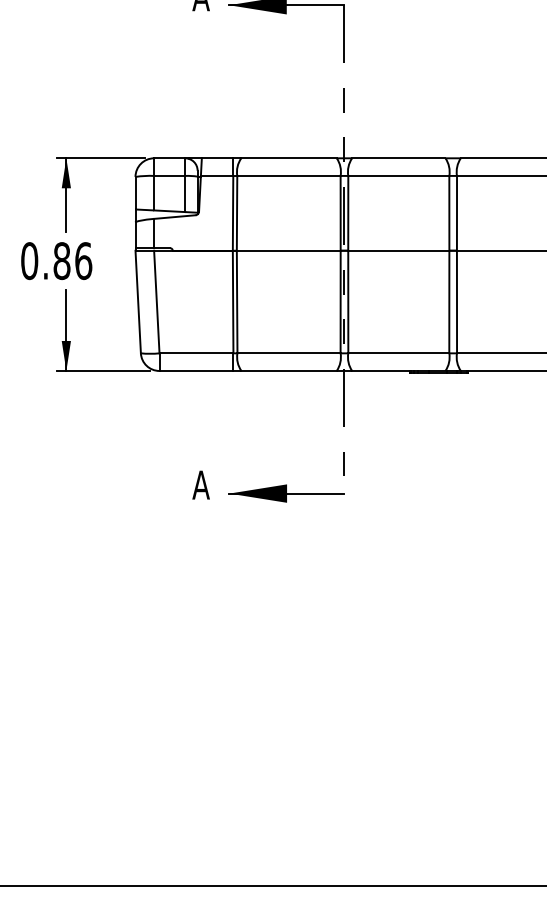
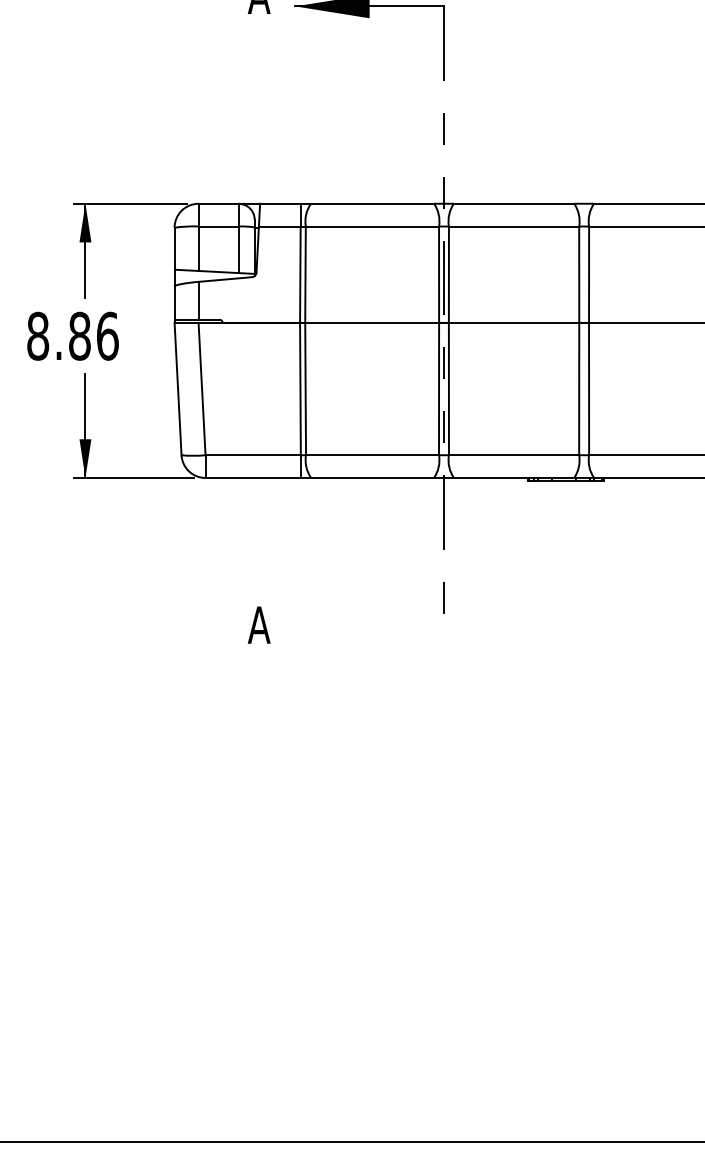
text: (29, 261) -> (38, 336), 0.86 -> 8.86
part: (286, 493) -> (369, 635), removed

